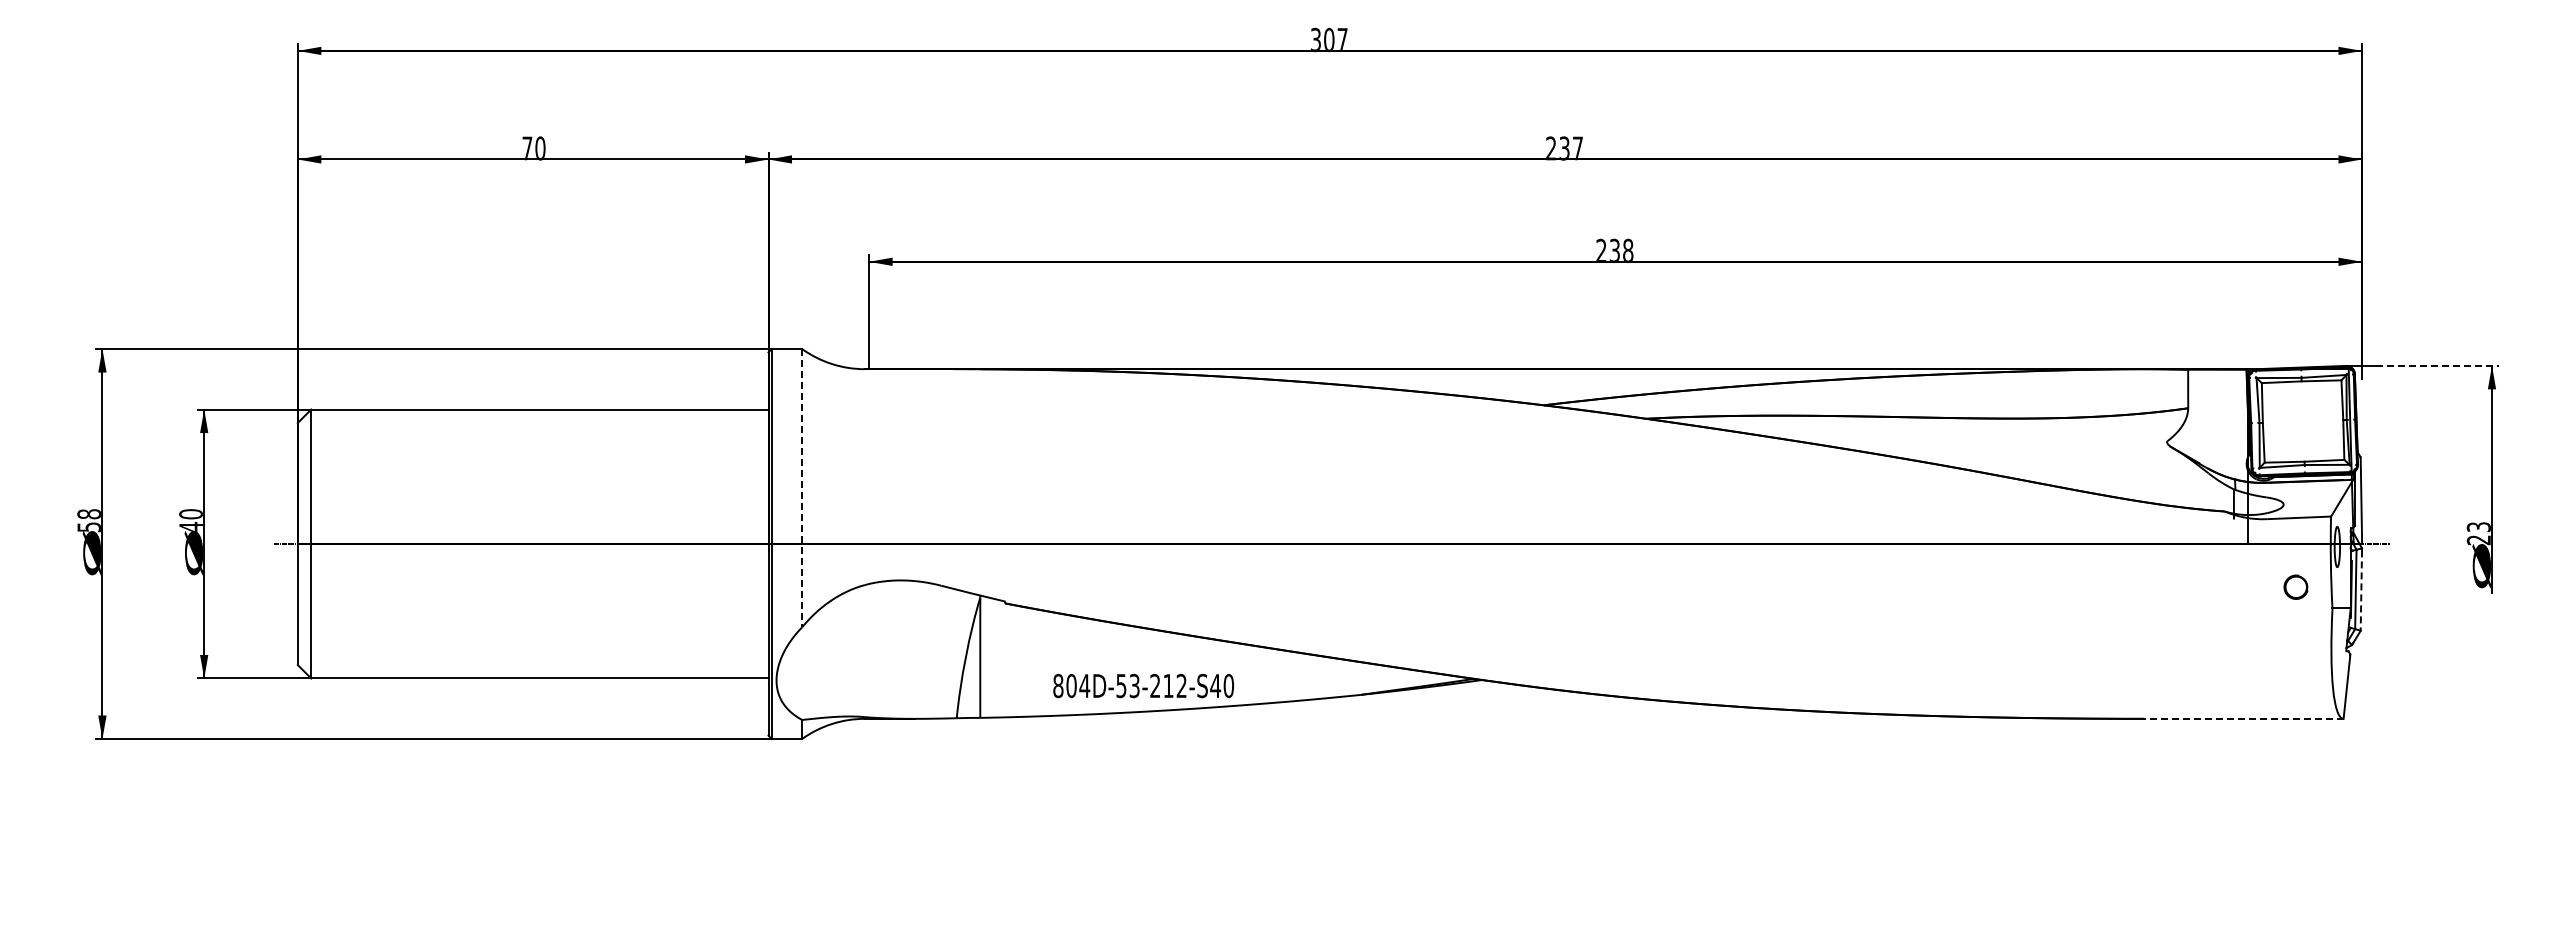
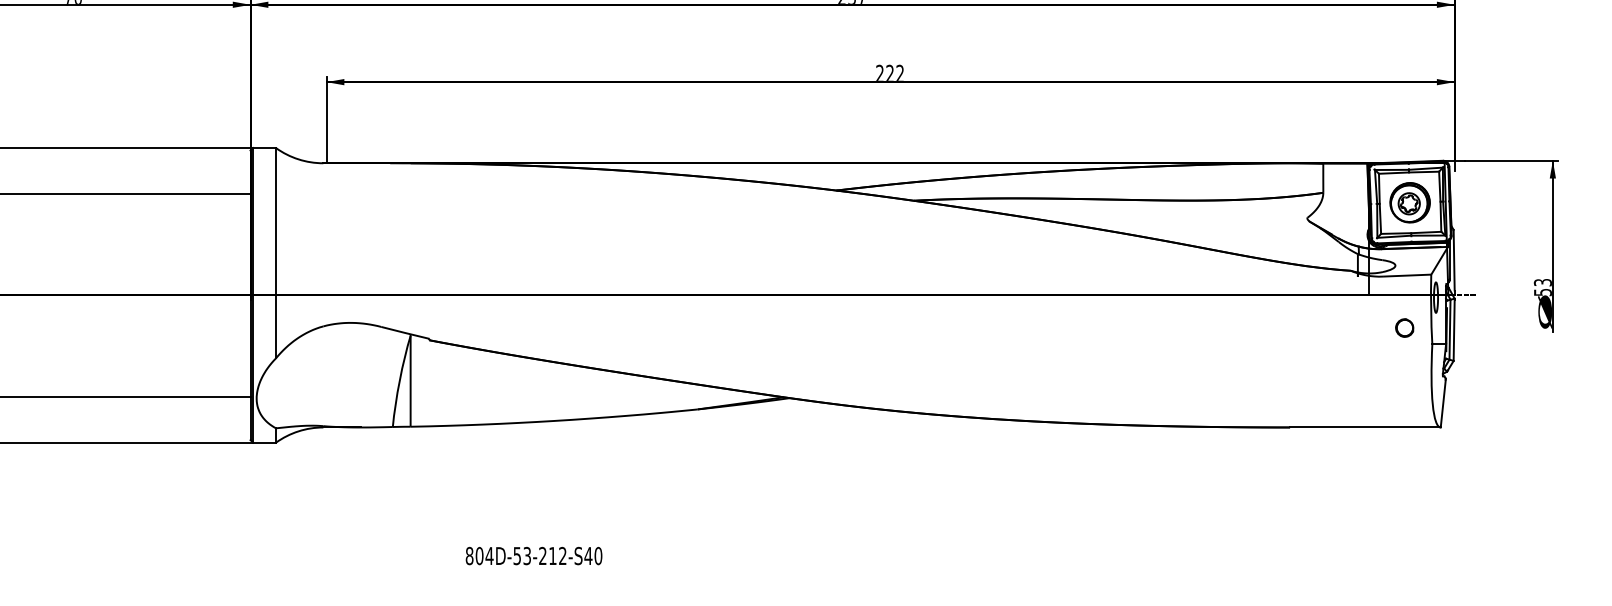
text: (1621, 250) -> (895, 73), 238 -> 222
line: (2437, 365) -> (1511, 160), dashed -> solid
part: (2302, 421) -> (1409, 202), added
line: (802, 488) -> (276, 253), dashed -> solid
text: (2478, 540) -> (1542, 292), 23 -> 53
line: (2361, 590) -> (1454, 330), dashed -> solid
text: (1143, 685) -> (533, 555), moved
line: (2243, 718) -> (1365, 427), dashed -> solid

